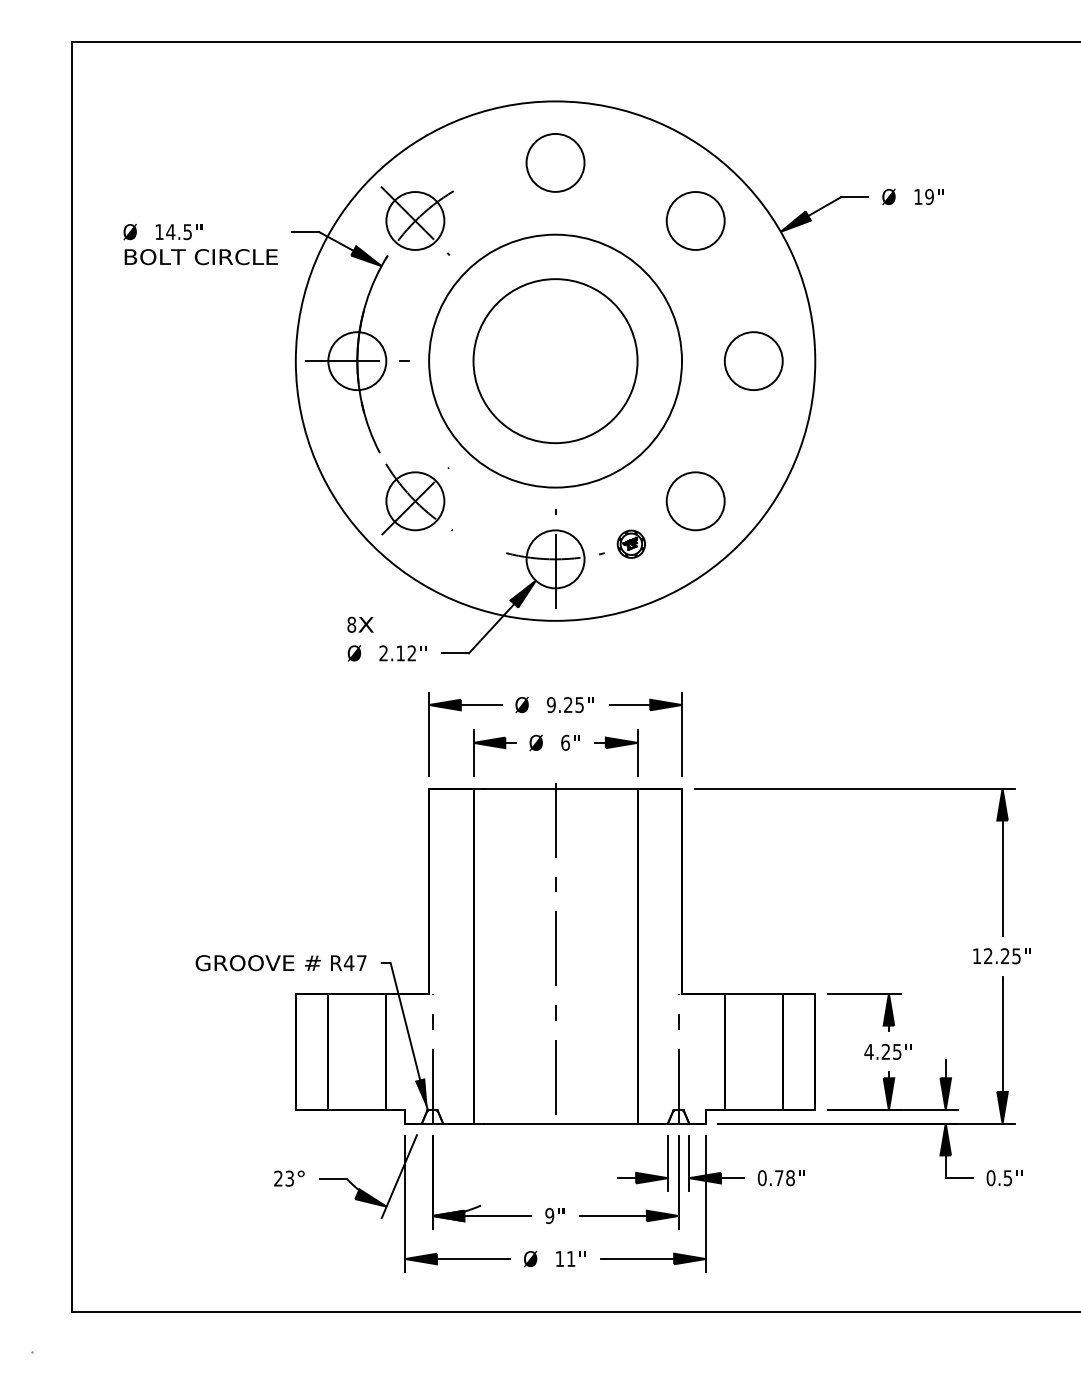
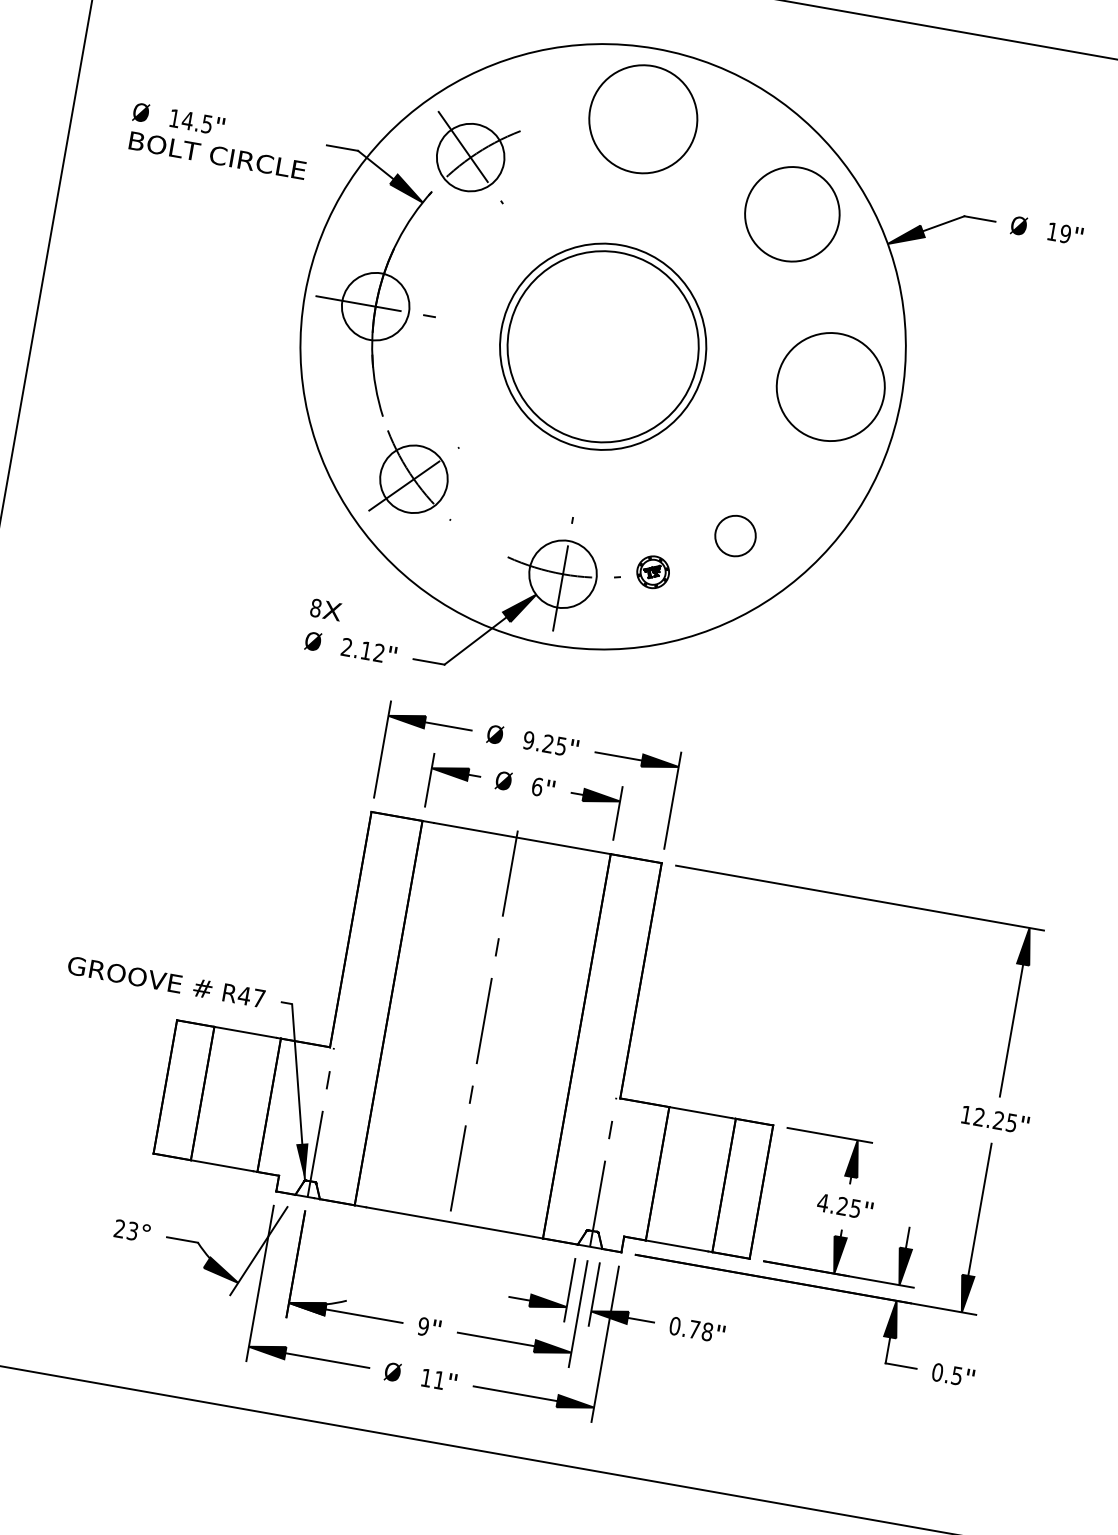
circle: (555, 162) -> (643, 118), size x1.6
circle: (695, 220) -> (792, 213), size x1.4
circle: (555, 360) -> (603, 346), size x0.7
circle: (753, 360) -> (830, 386), size x1.6
circle: (695, 501) -> (735, 536), size x0.6

